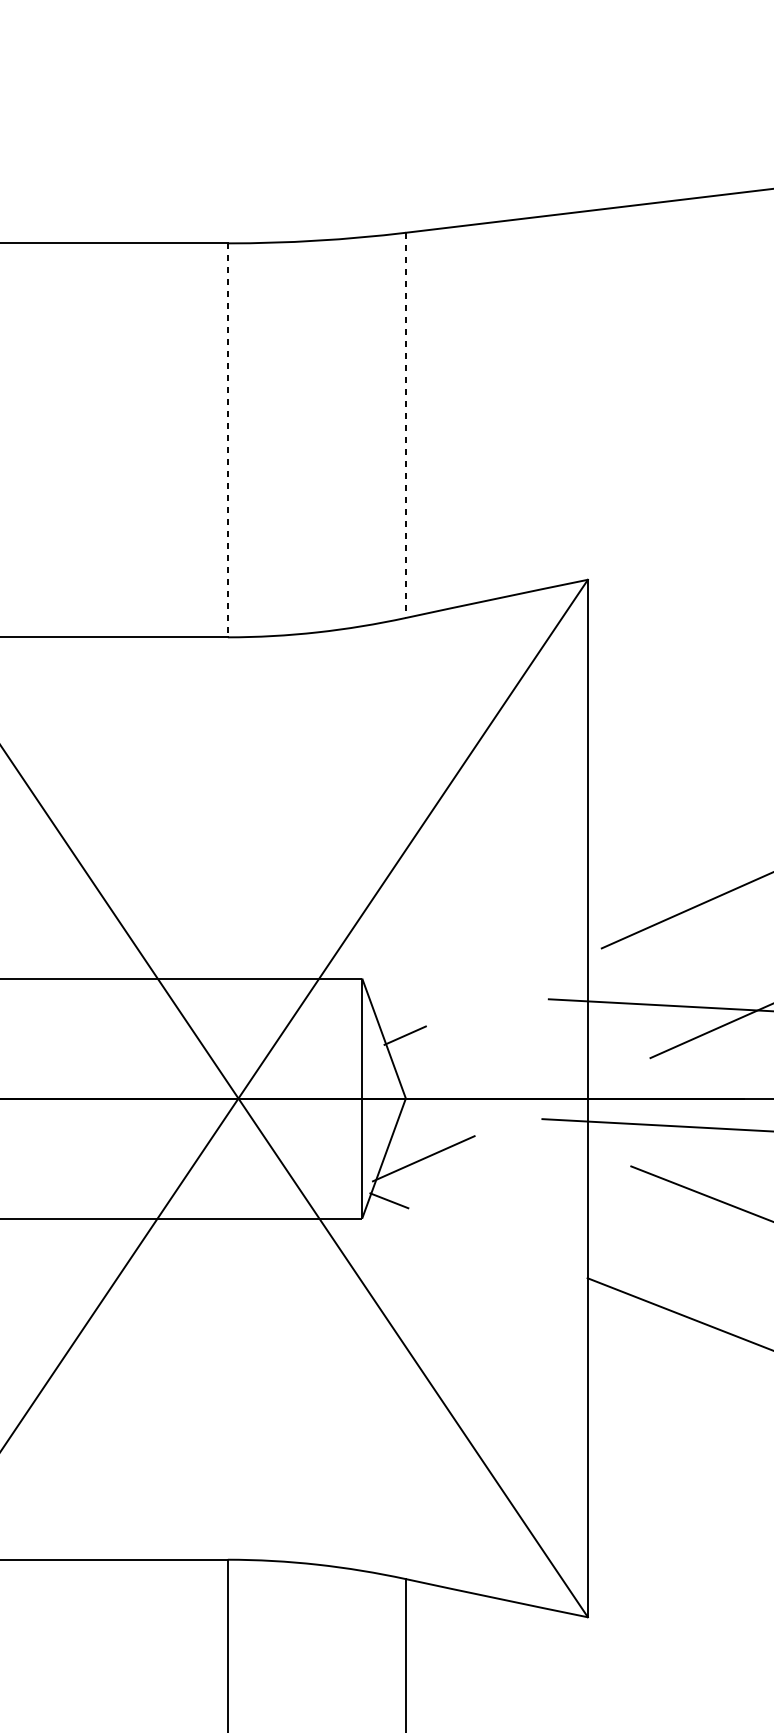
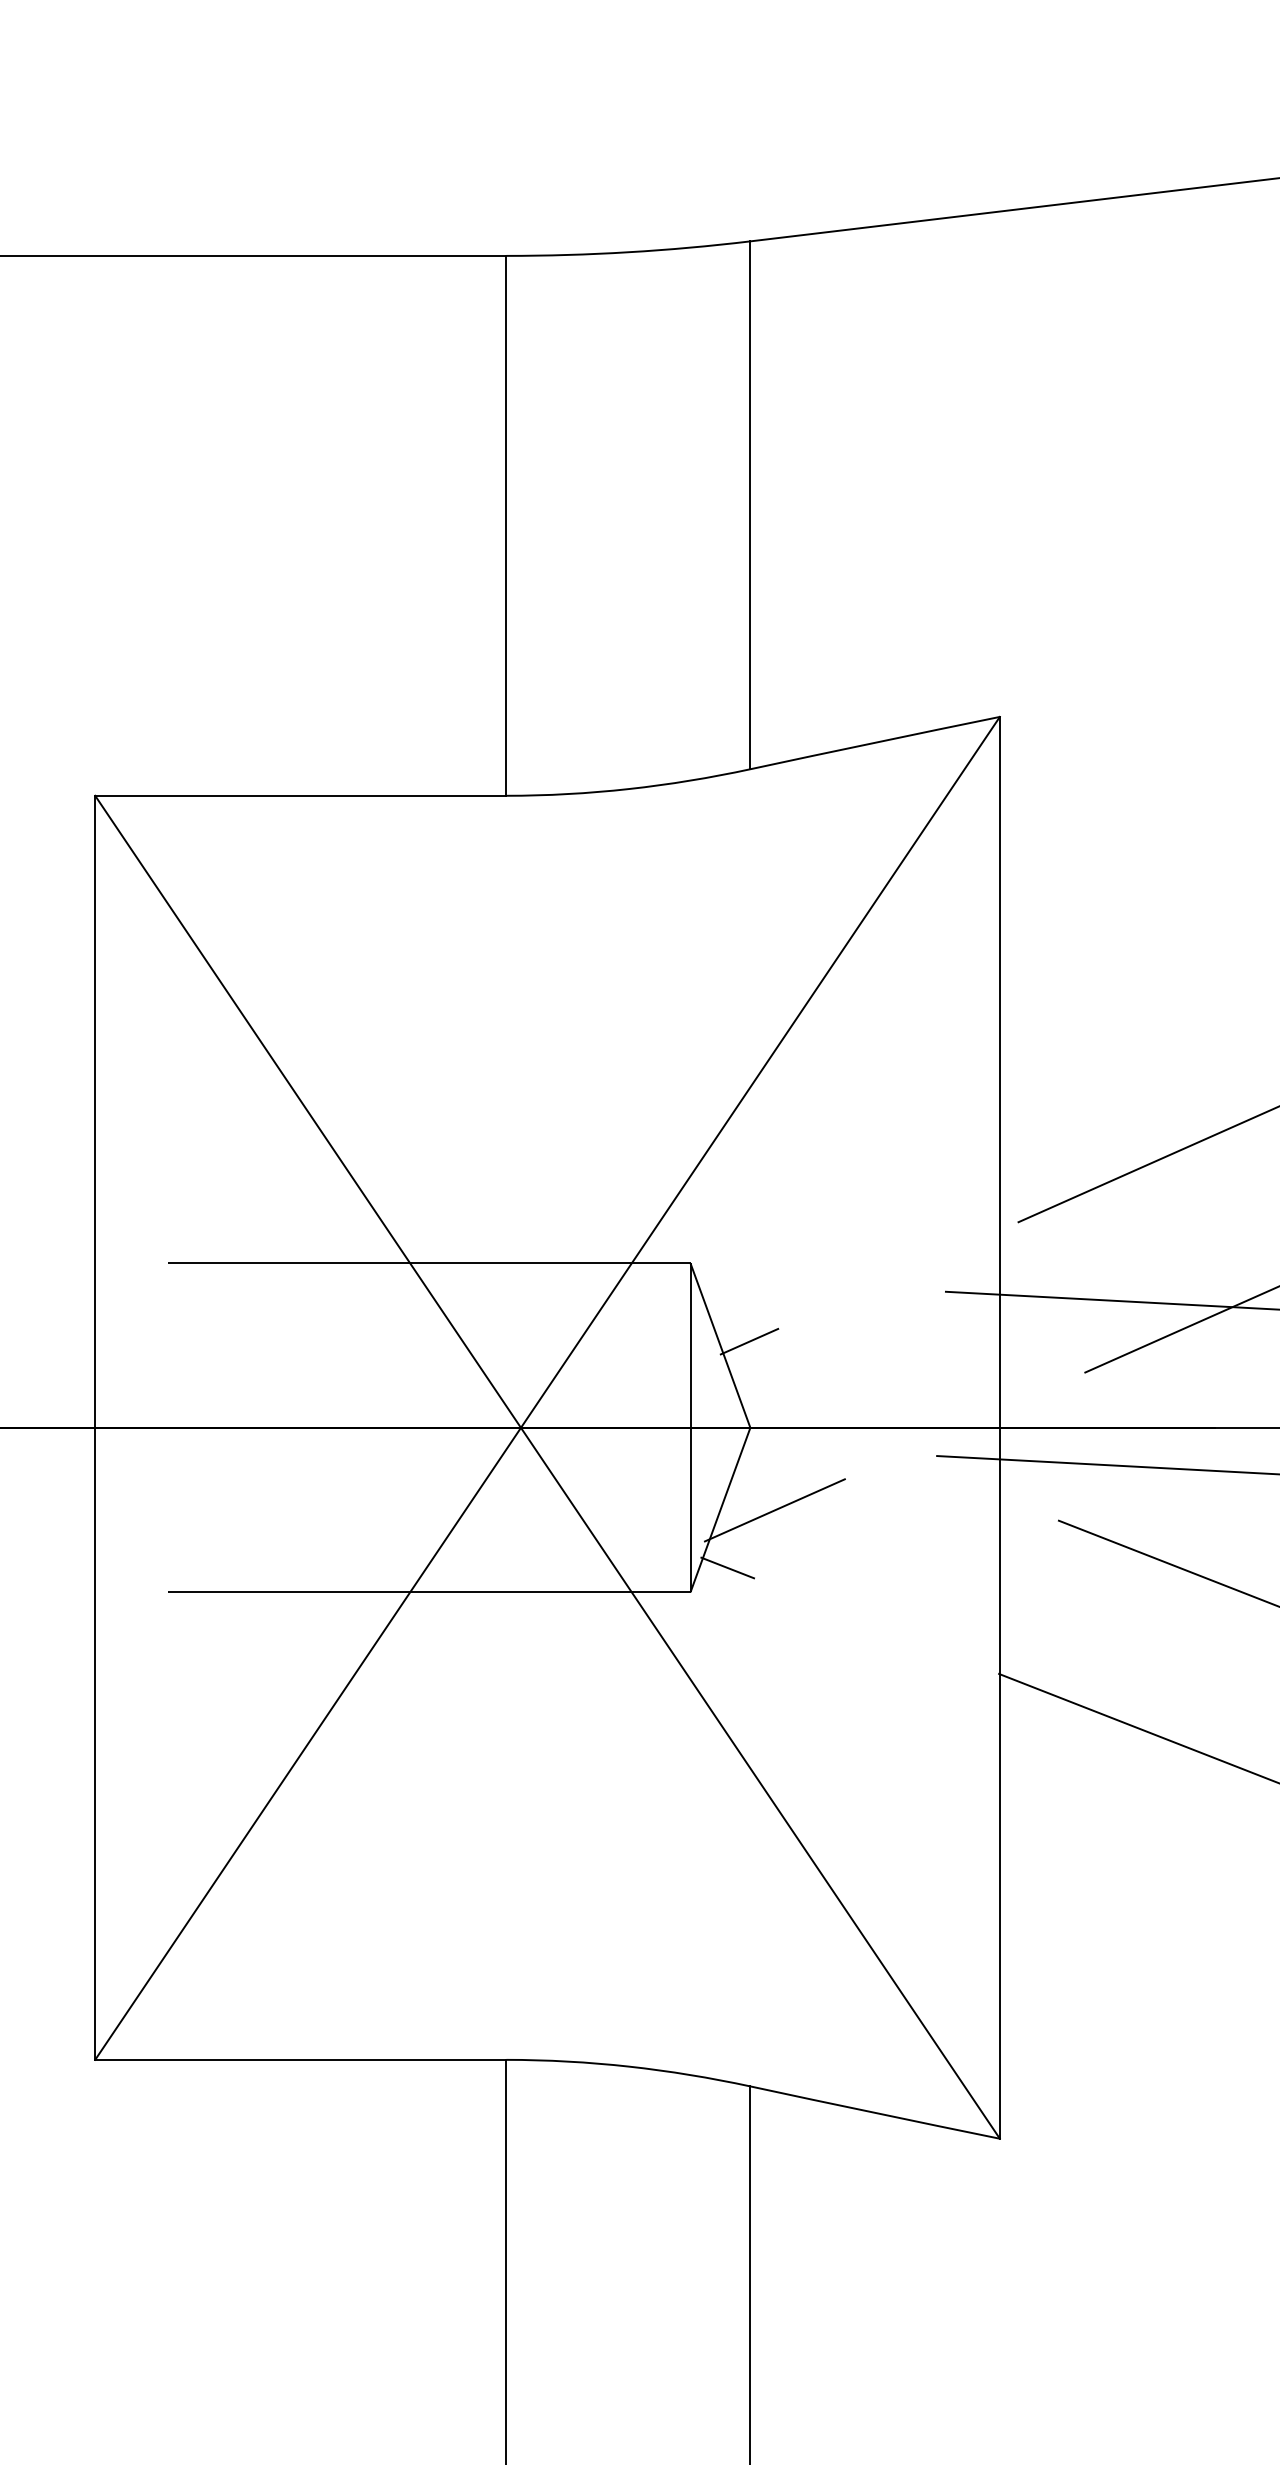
line: (405, 425) -> (750, 505), dashed -> solid
line: (227, 440) -> (506, 525), dashed -> solid

